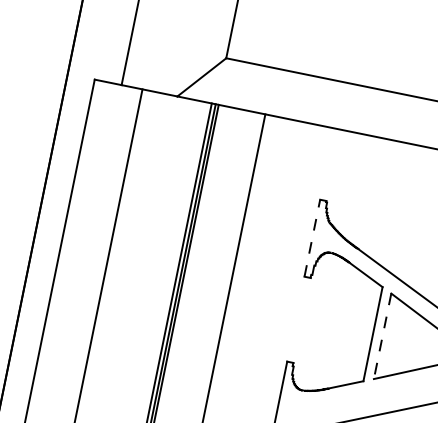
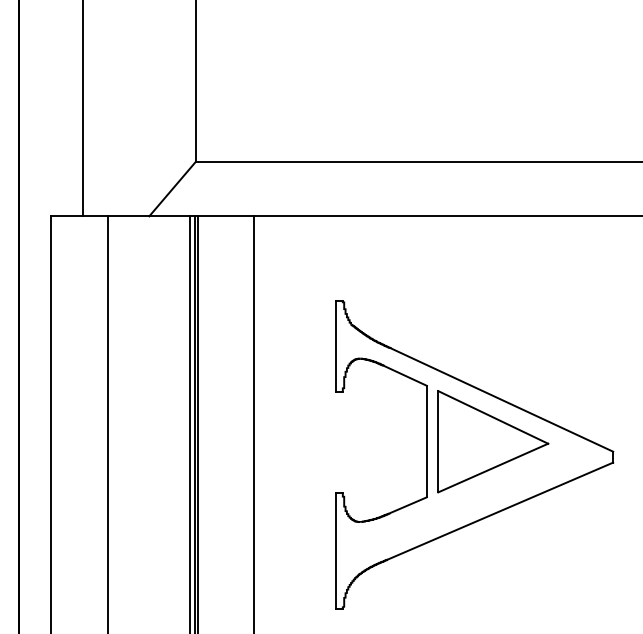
line: (312, 238) -> (335, 346), dashed -> solid
line: (382, 336) -> (438, 441), dashed -> solid

